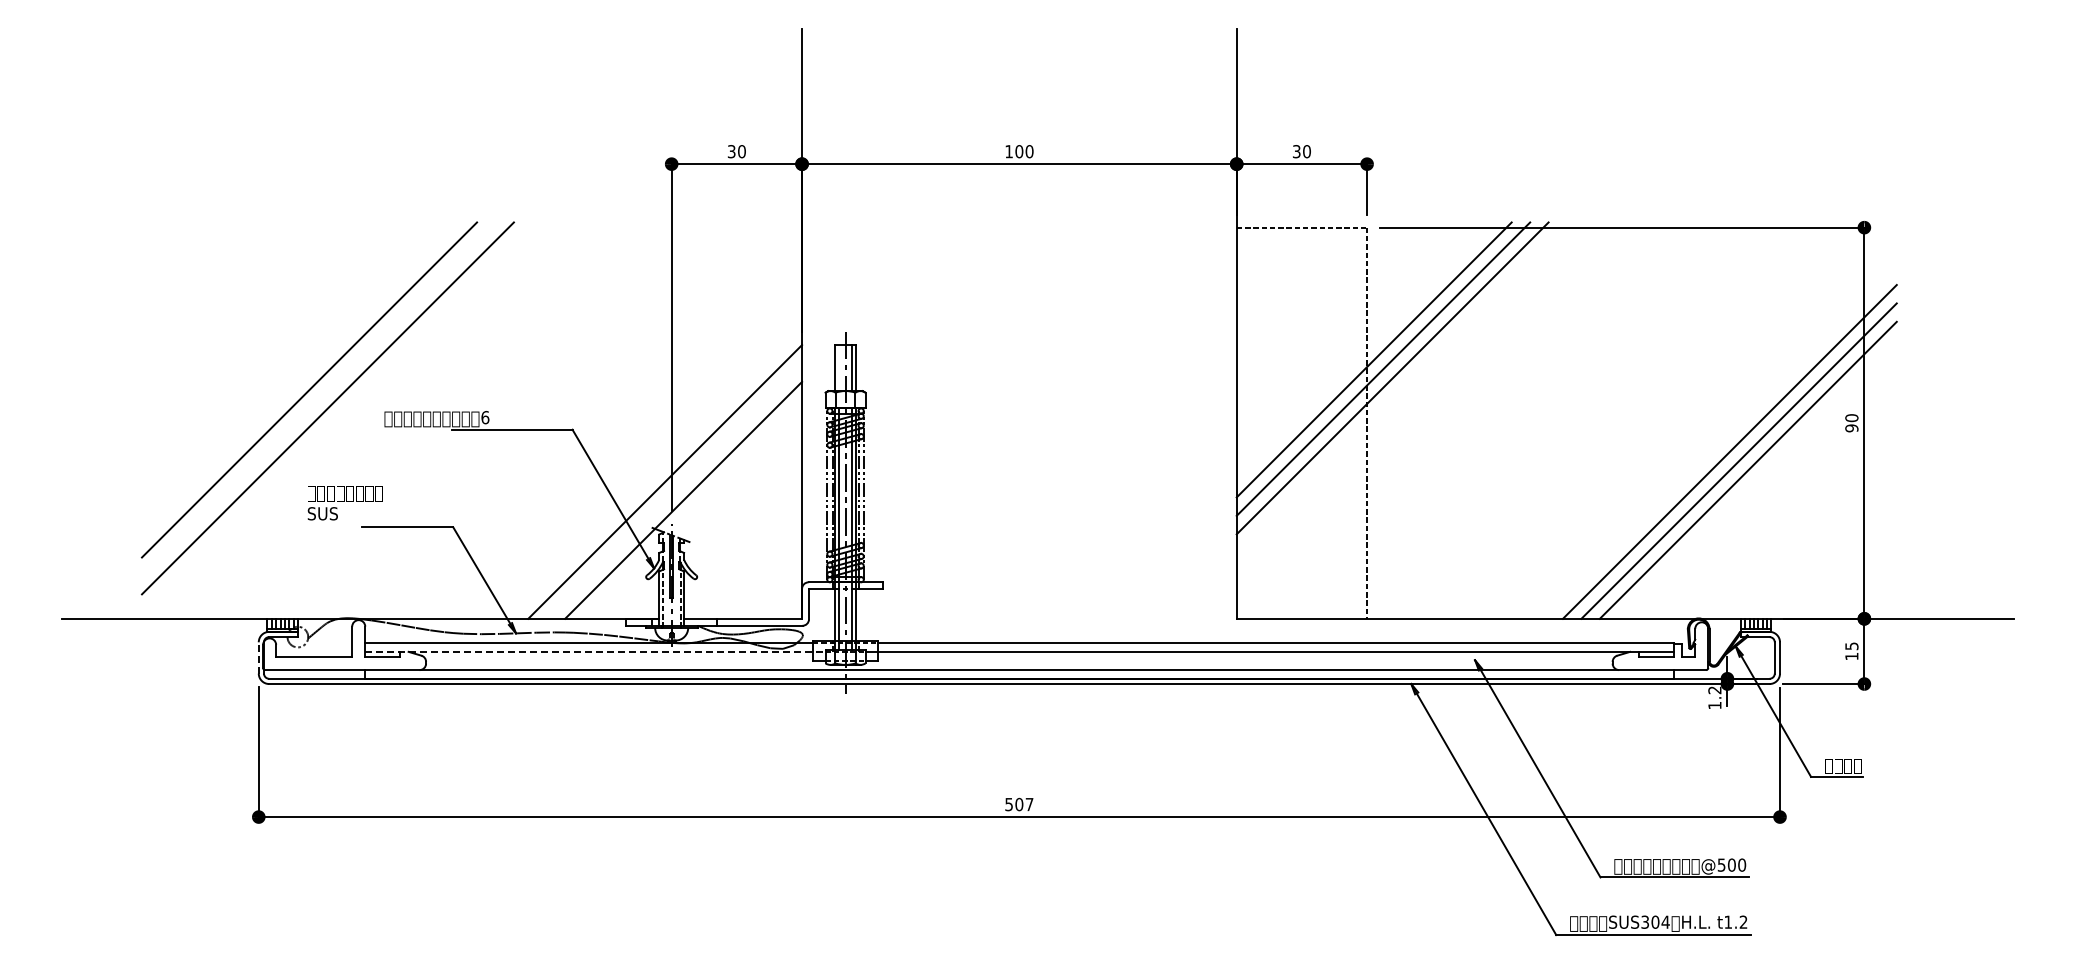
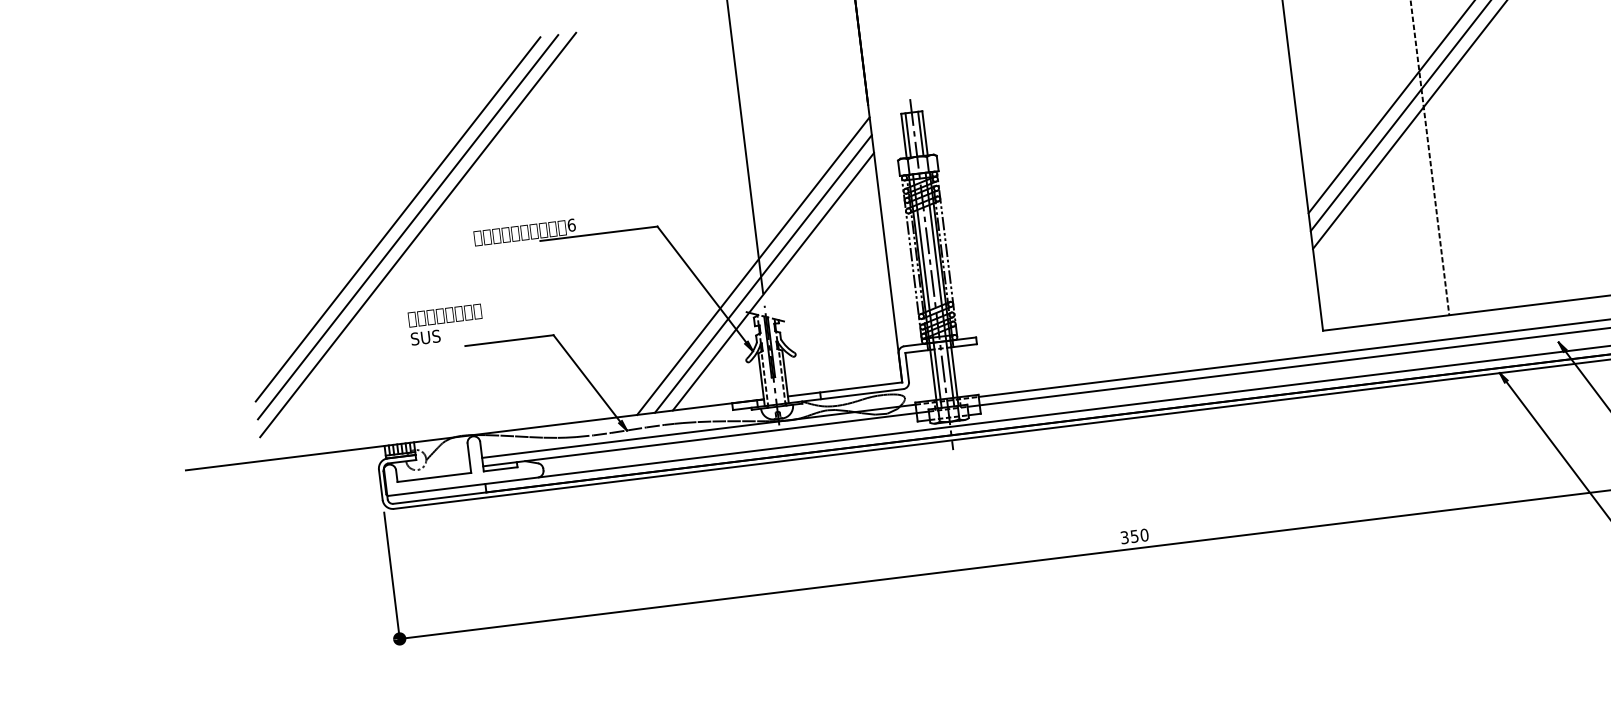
line: (839, 368) -> (908, 135), added
line: (318, 398) -> (407, 226), added
line: (674, 490) -> (763, 273), added
line: (595, 651) -> (706, 438), dashed -> solid
line: (258, 657) -> (380, 484), dashed -> solid
text: (1019, 804) -> (1134, 536), 507 -> 350

